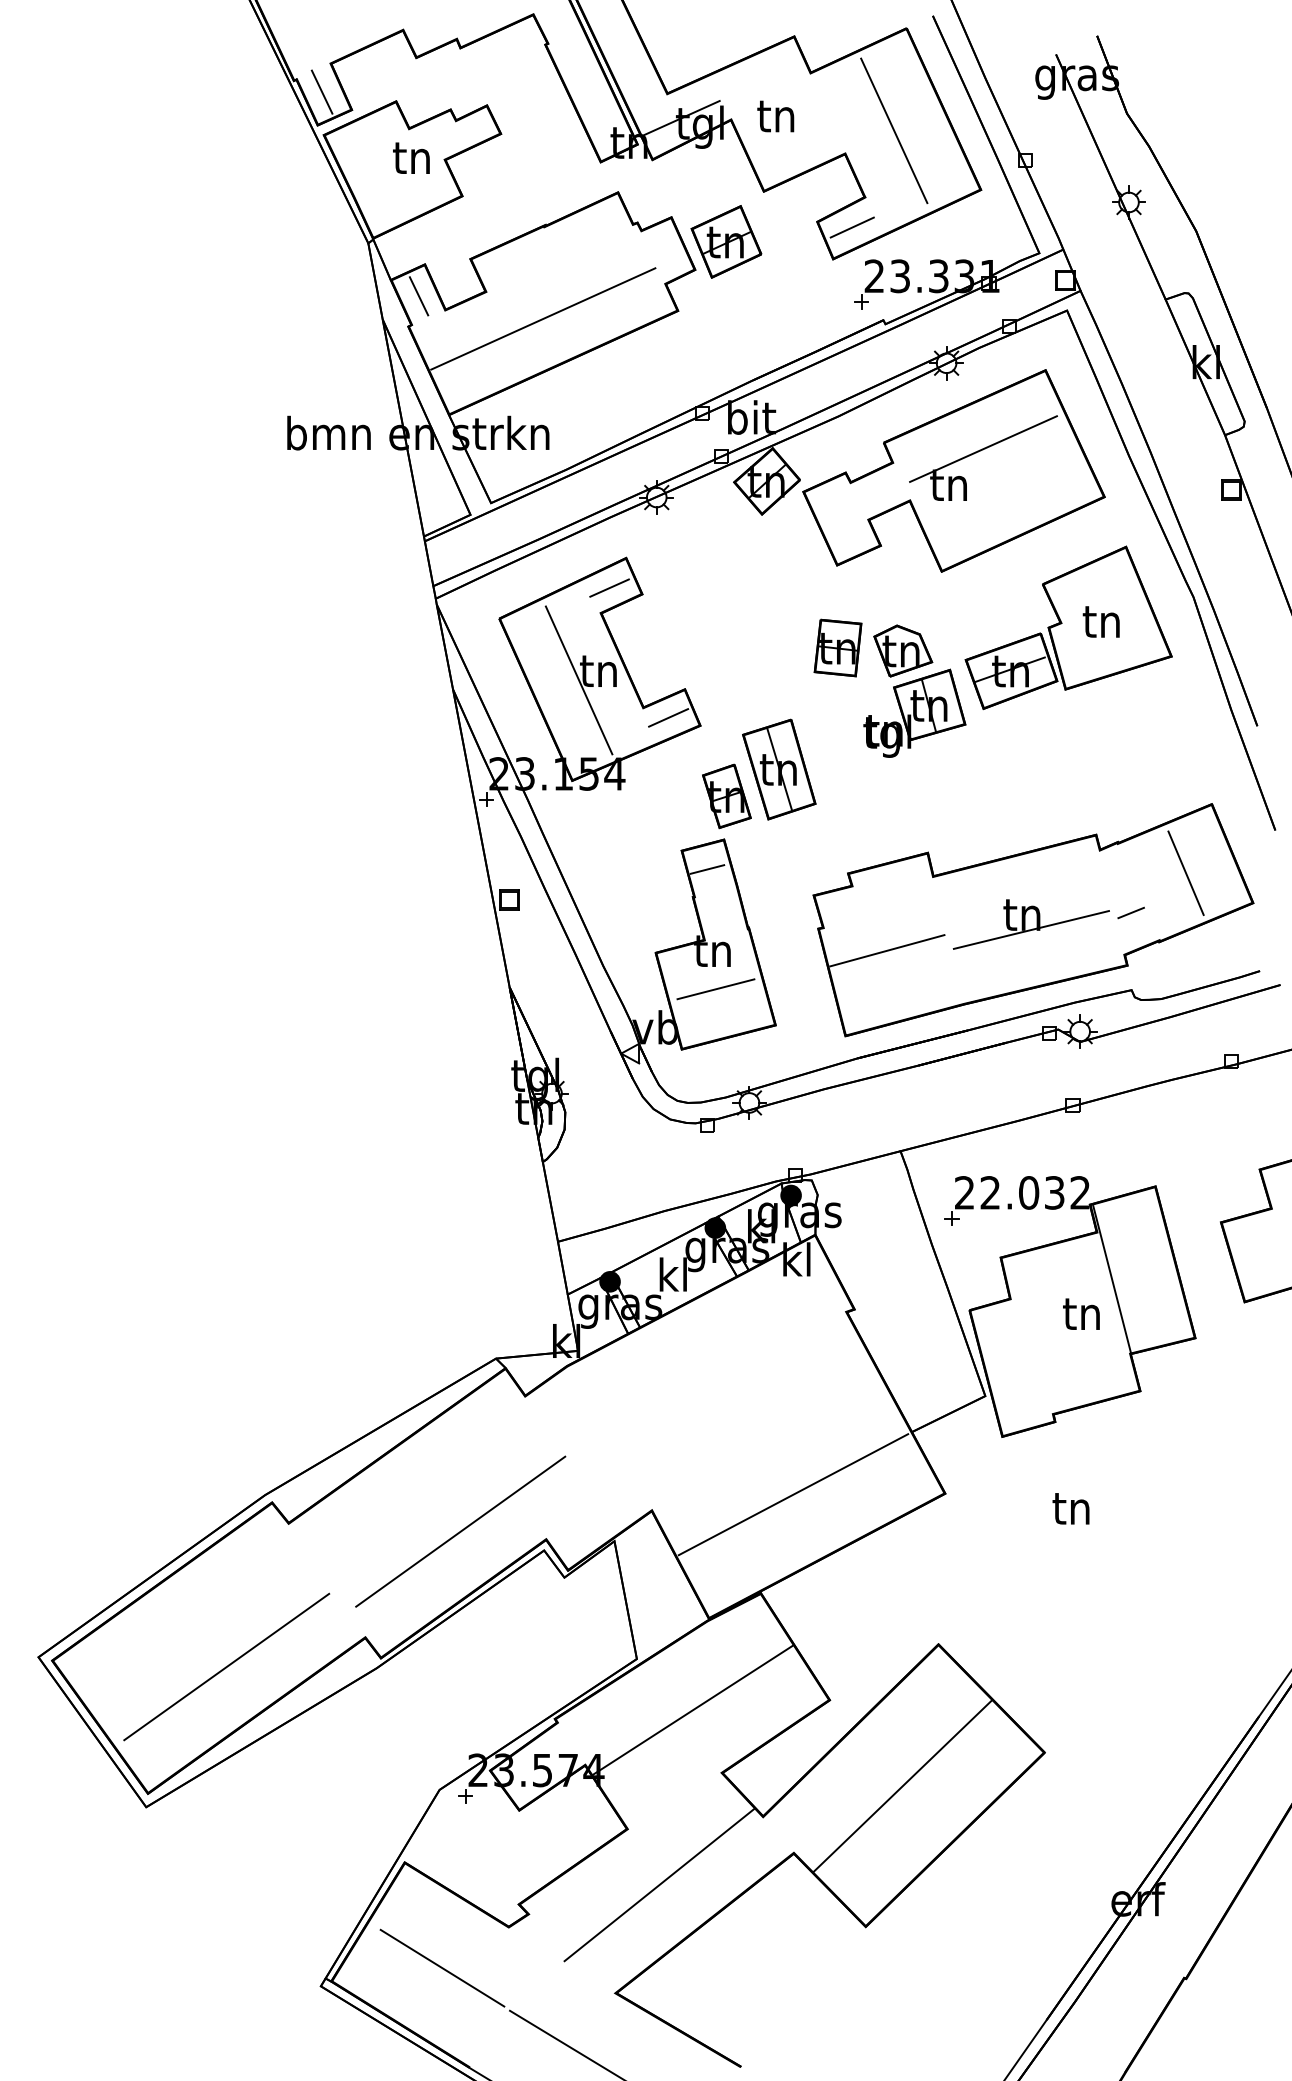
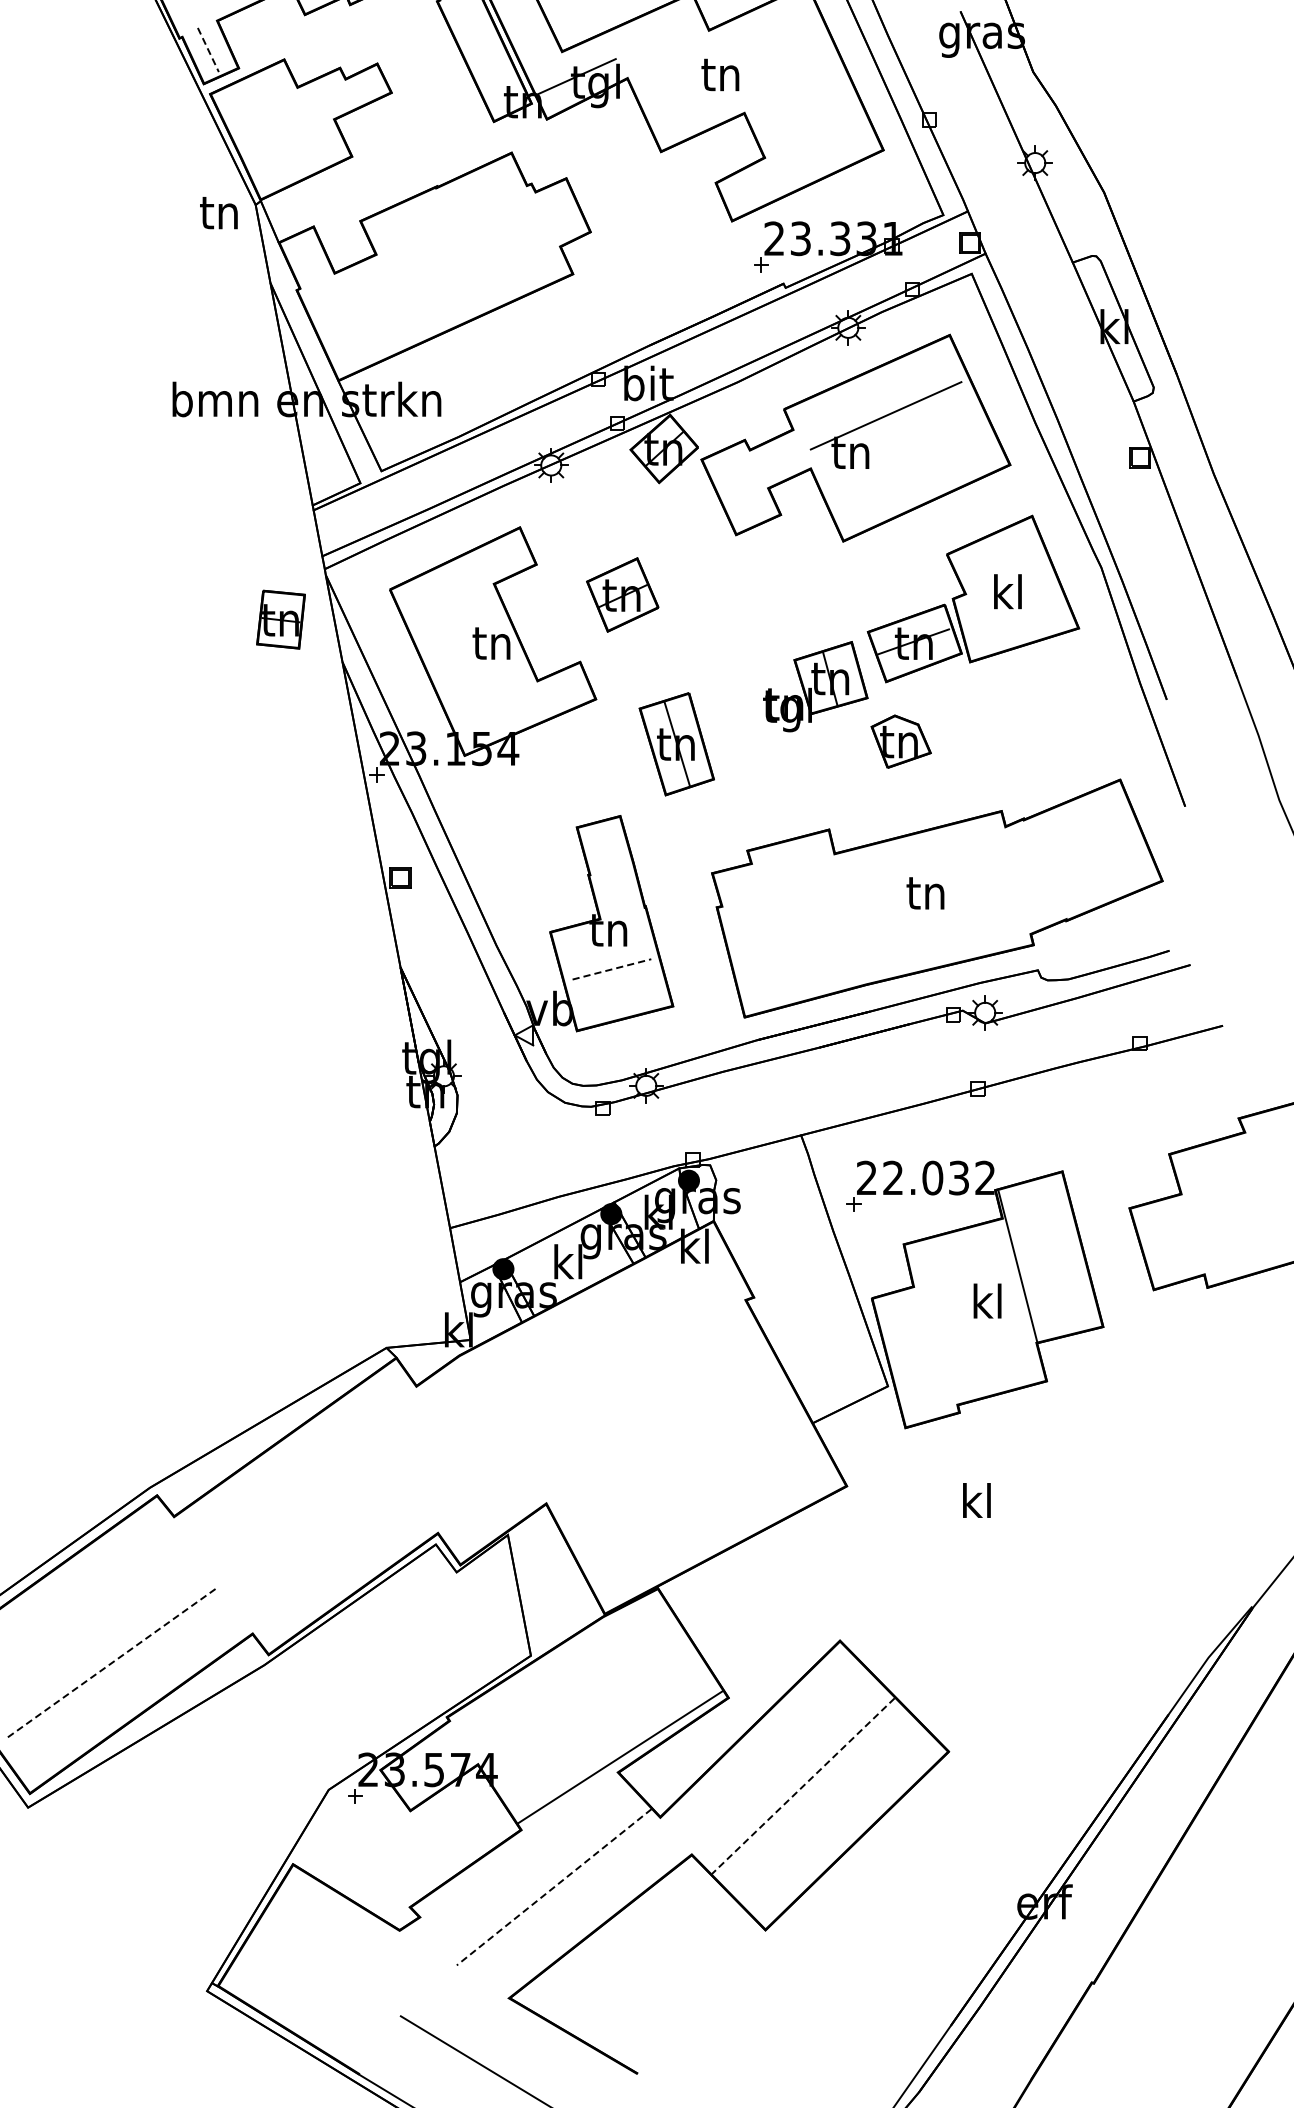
line: (322, 92) -> (208, 50), solid -> dashed
text: (775, 116) -> (720, 74), moved
line: (894, 130) -> (794, 89), removed
text: (411, 157) -> (218, 212), moved
line: (851, 227) -> (750, 188), removed
part: (726, 241) -> (622, 594), moved
line: (418, 296) -> (307, 259), removed
line: (543, 318) -> (435, 281), removed
line: (609, 587) -> (502, 557), removed
text: (1100, 620) -> (1006, 591), tn -> kl
part: (837, 647) -> (280, 619), moved
part: (903, 650) -> (901, 741), moved
line: (578, 680) -> (471, 652), removed
line: (668, 717) -> (563, 690), removed
part: (726, 796) -> (622, 771), removed
line: (707, 869) -> (603, 846), removed
line: (1185, 872) -> (1093, 849), removed
line: (1130, 912) -> (1036, 890), removed
line: (1030, 929) -> (934, 908), removed
line: (887, 950) -> (787, 929), removed
line: (715, 989) -> (611, 969), solid -> dashed
text: (1081, 1312) -> (986, 1300), tn -> kl
line: (793, 1494) -> (691, 1487), removed
text: (1070, 1507) -> (975, 1500), tn -> kl
line: (460, 1531) -> (350, 1525), removed
line: (226, 1667) -> (110, 1664), solid -> dashed
line: (692, 1709) -> (619, 1756), moved
line: (902, 1786) -> (803, 1786), solid -> dashed
line: (659, 1884) -> (554, 1886), solid -> dashed
line: (442, 1967) -> (331, 1971), removed

